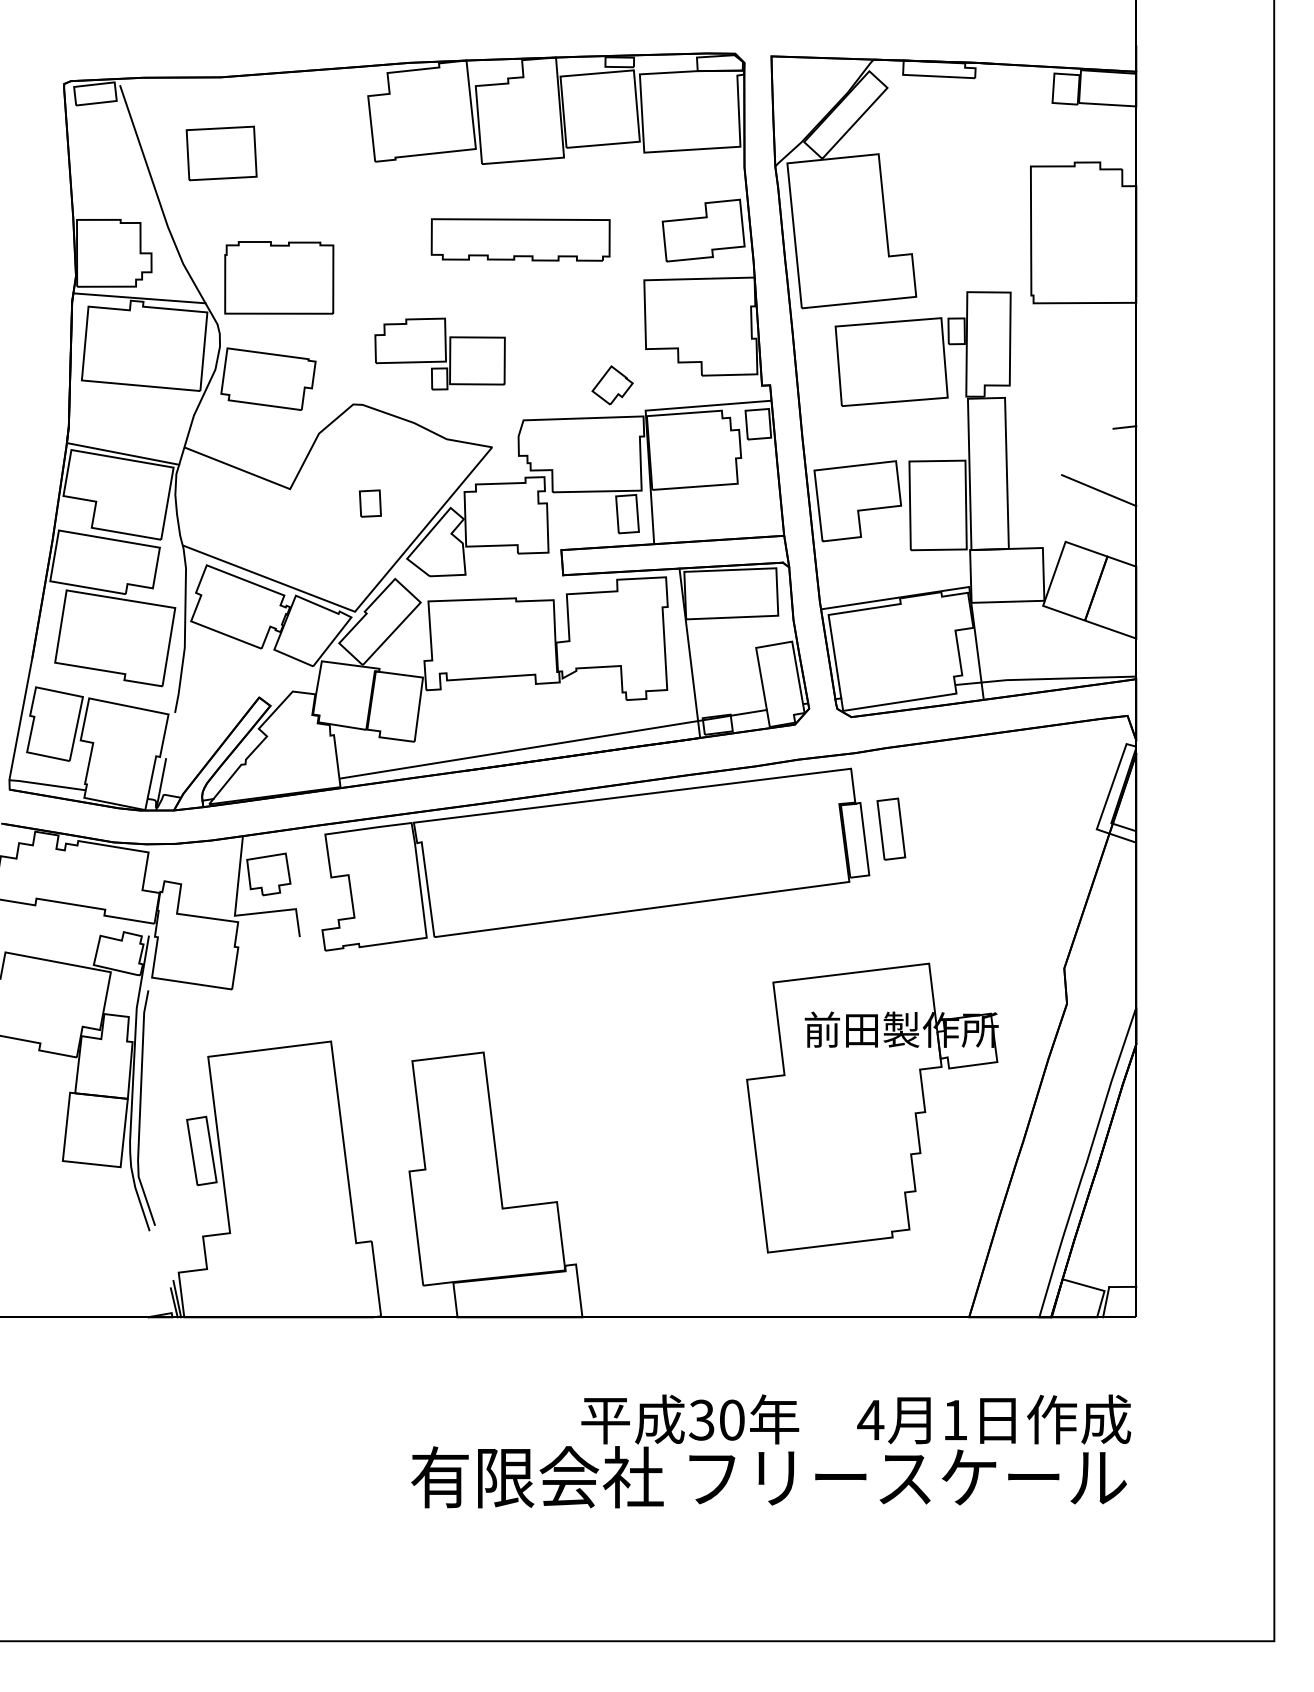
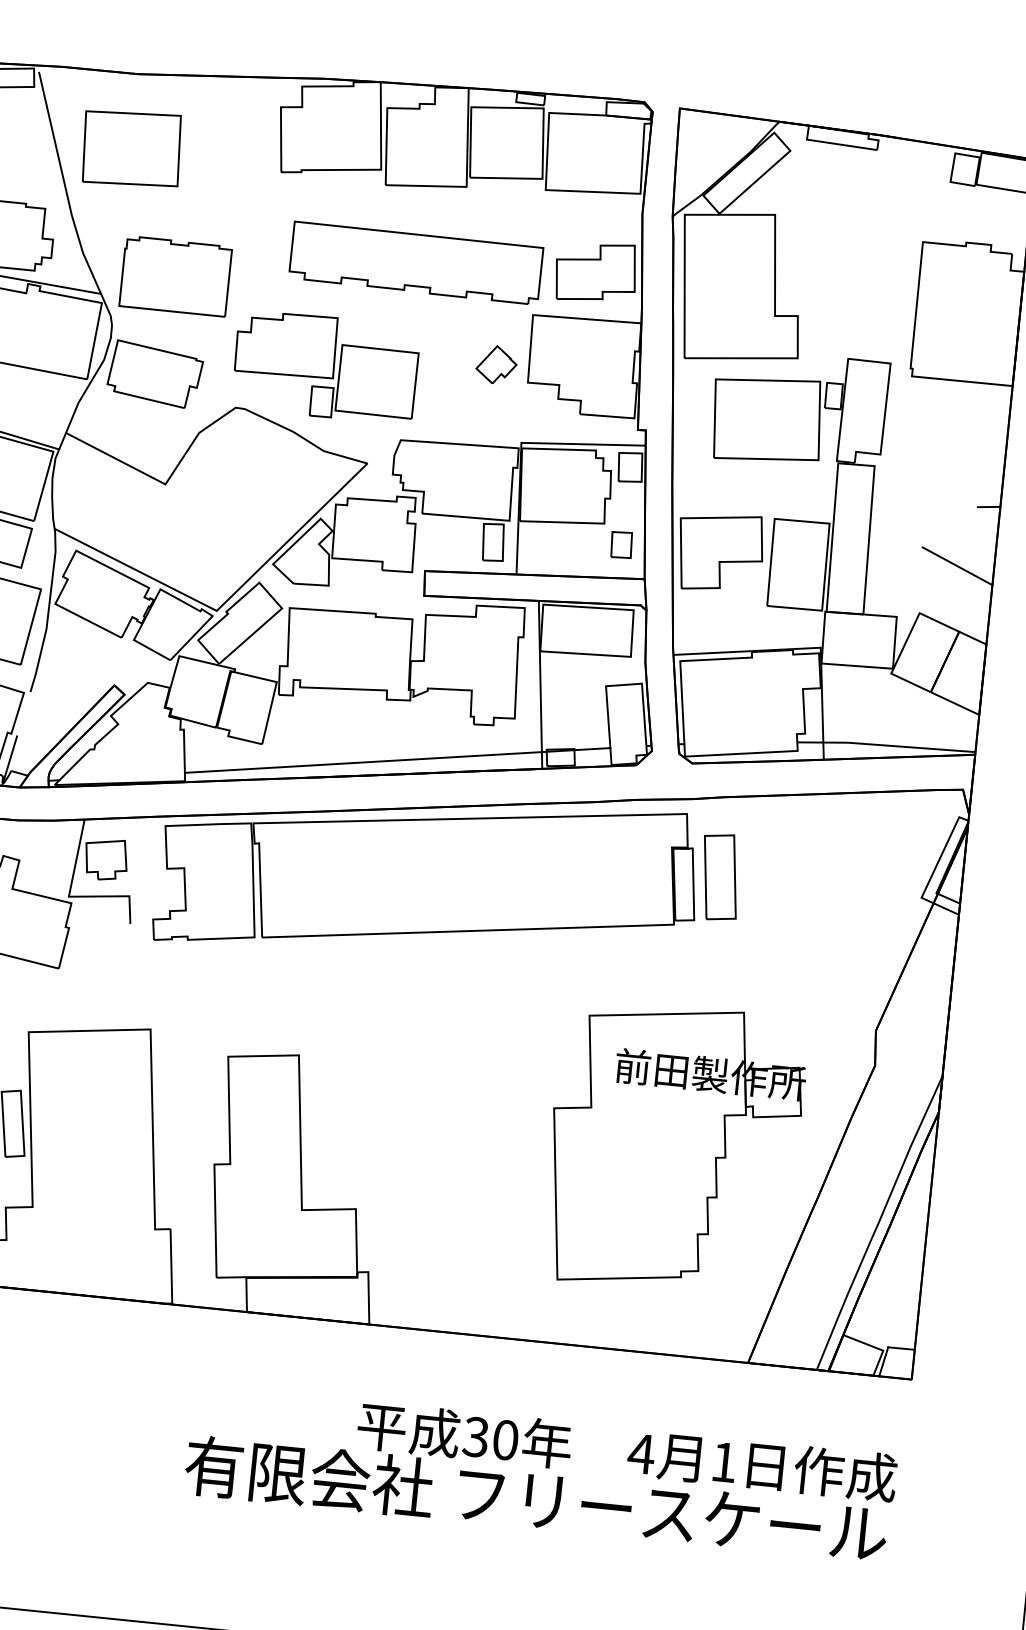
part: (221, 153) -> (131, 148), size x1.43
part: (520, 239) -> (415, 262), size x1.43
part: (439, 353) -> (325, 366), size x1.43
part: (612, 385) -> (496, 364), moved
part: (370, 503) -> (621, 544), moved
part: (891, 828) -> (720, 876), size x1.43

